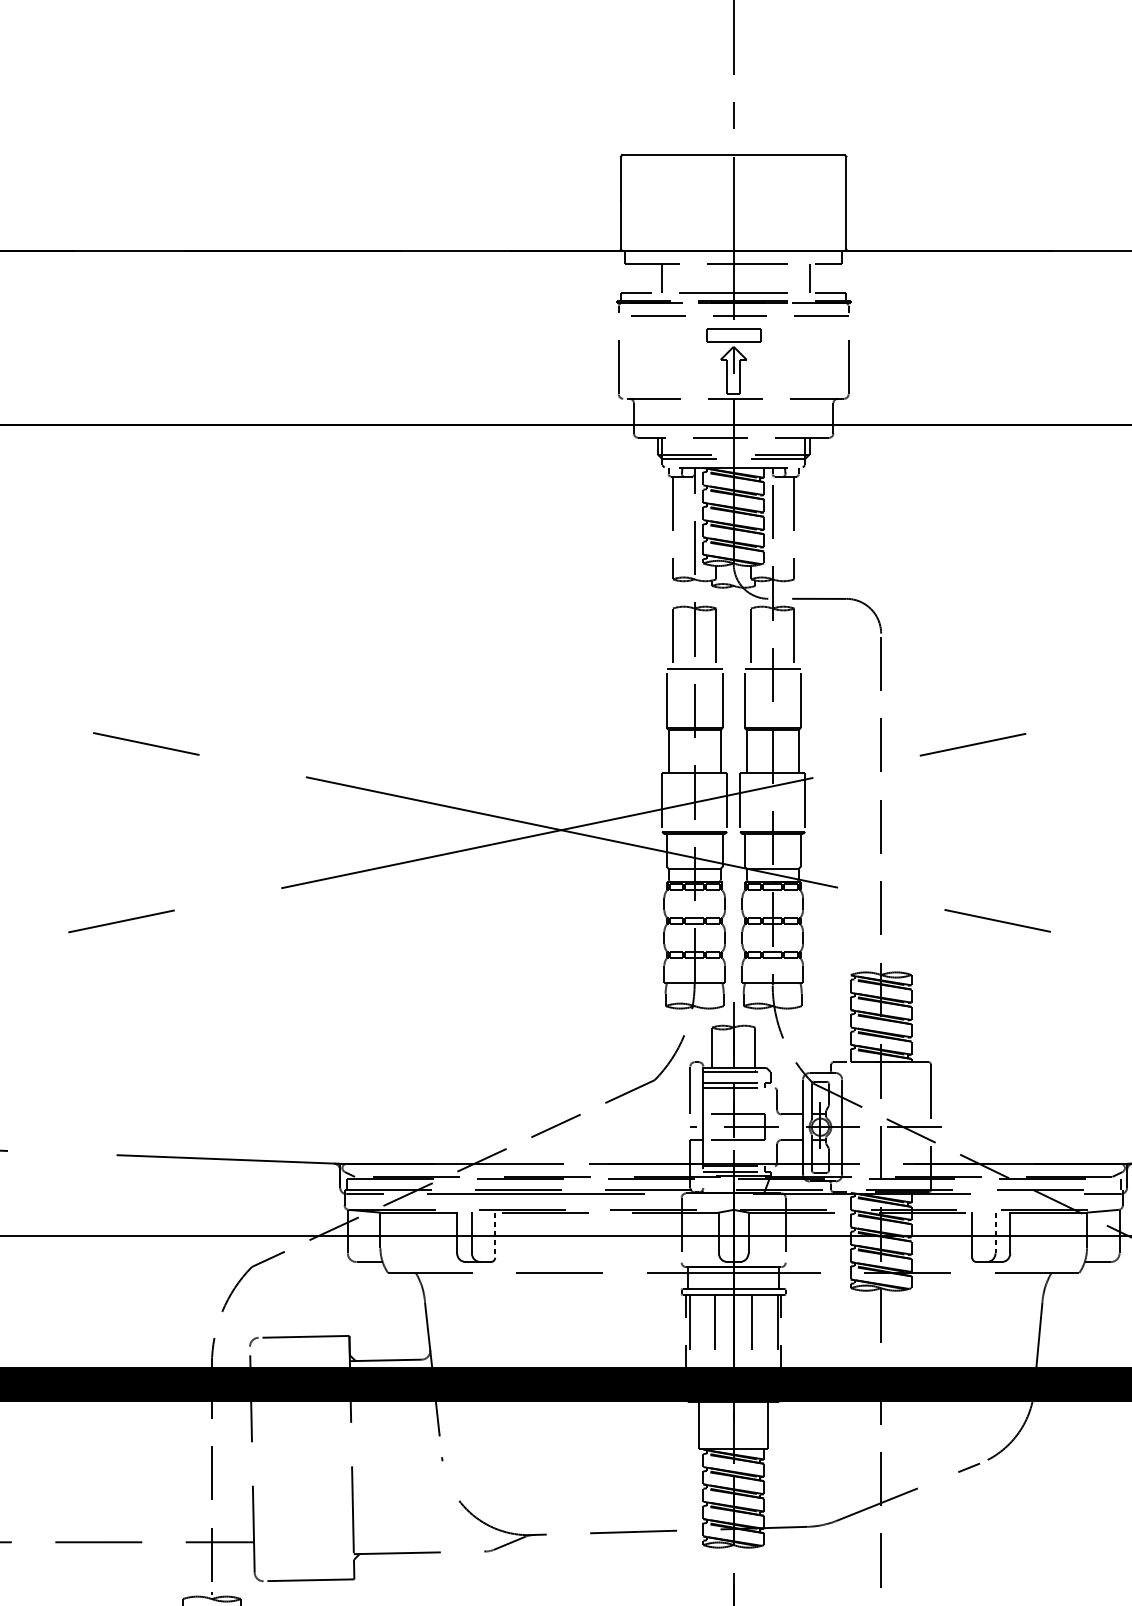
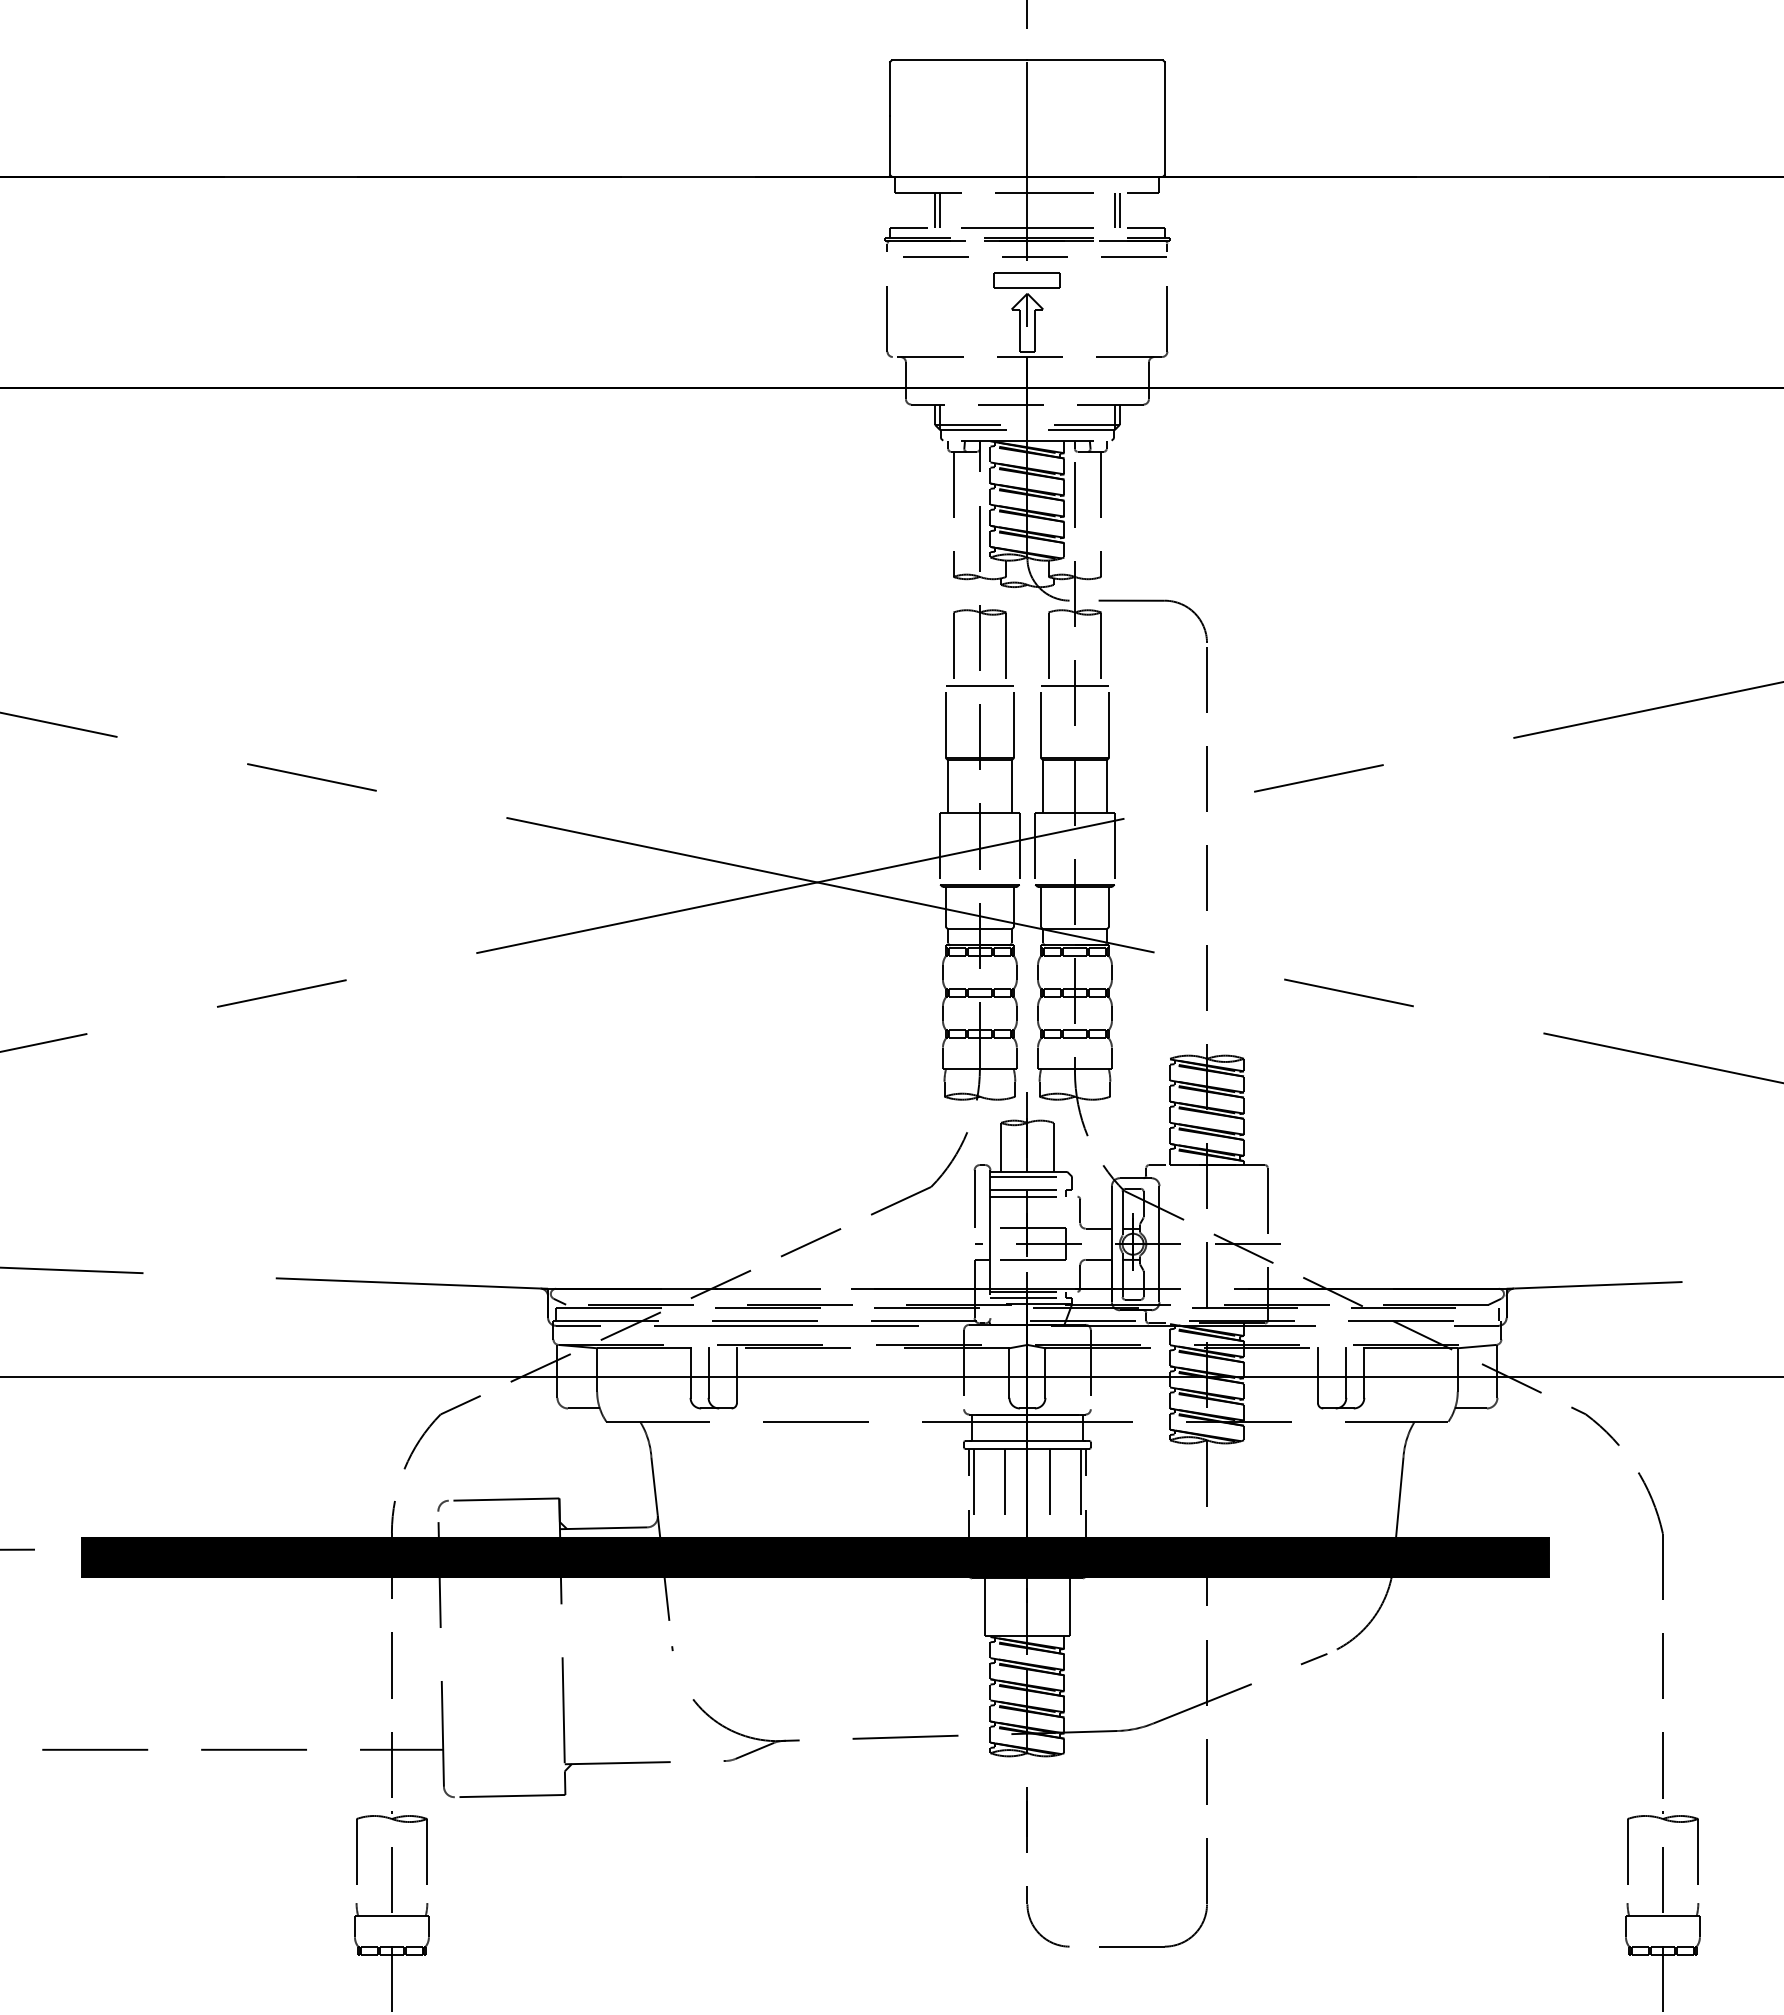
line: (658, 277) -> (935, 209), added
line: (805, 277) -> (1114, 209), added
line: (995, 1233) -> (1346, 1373), dashed -> solid
line: (494, 1235) -> (736, 1376), dashed -> solid

